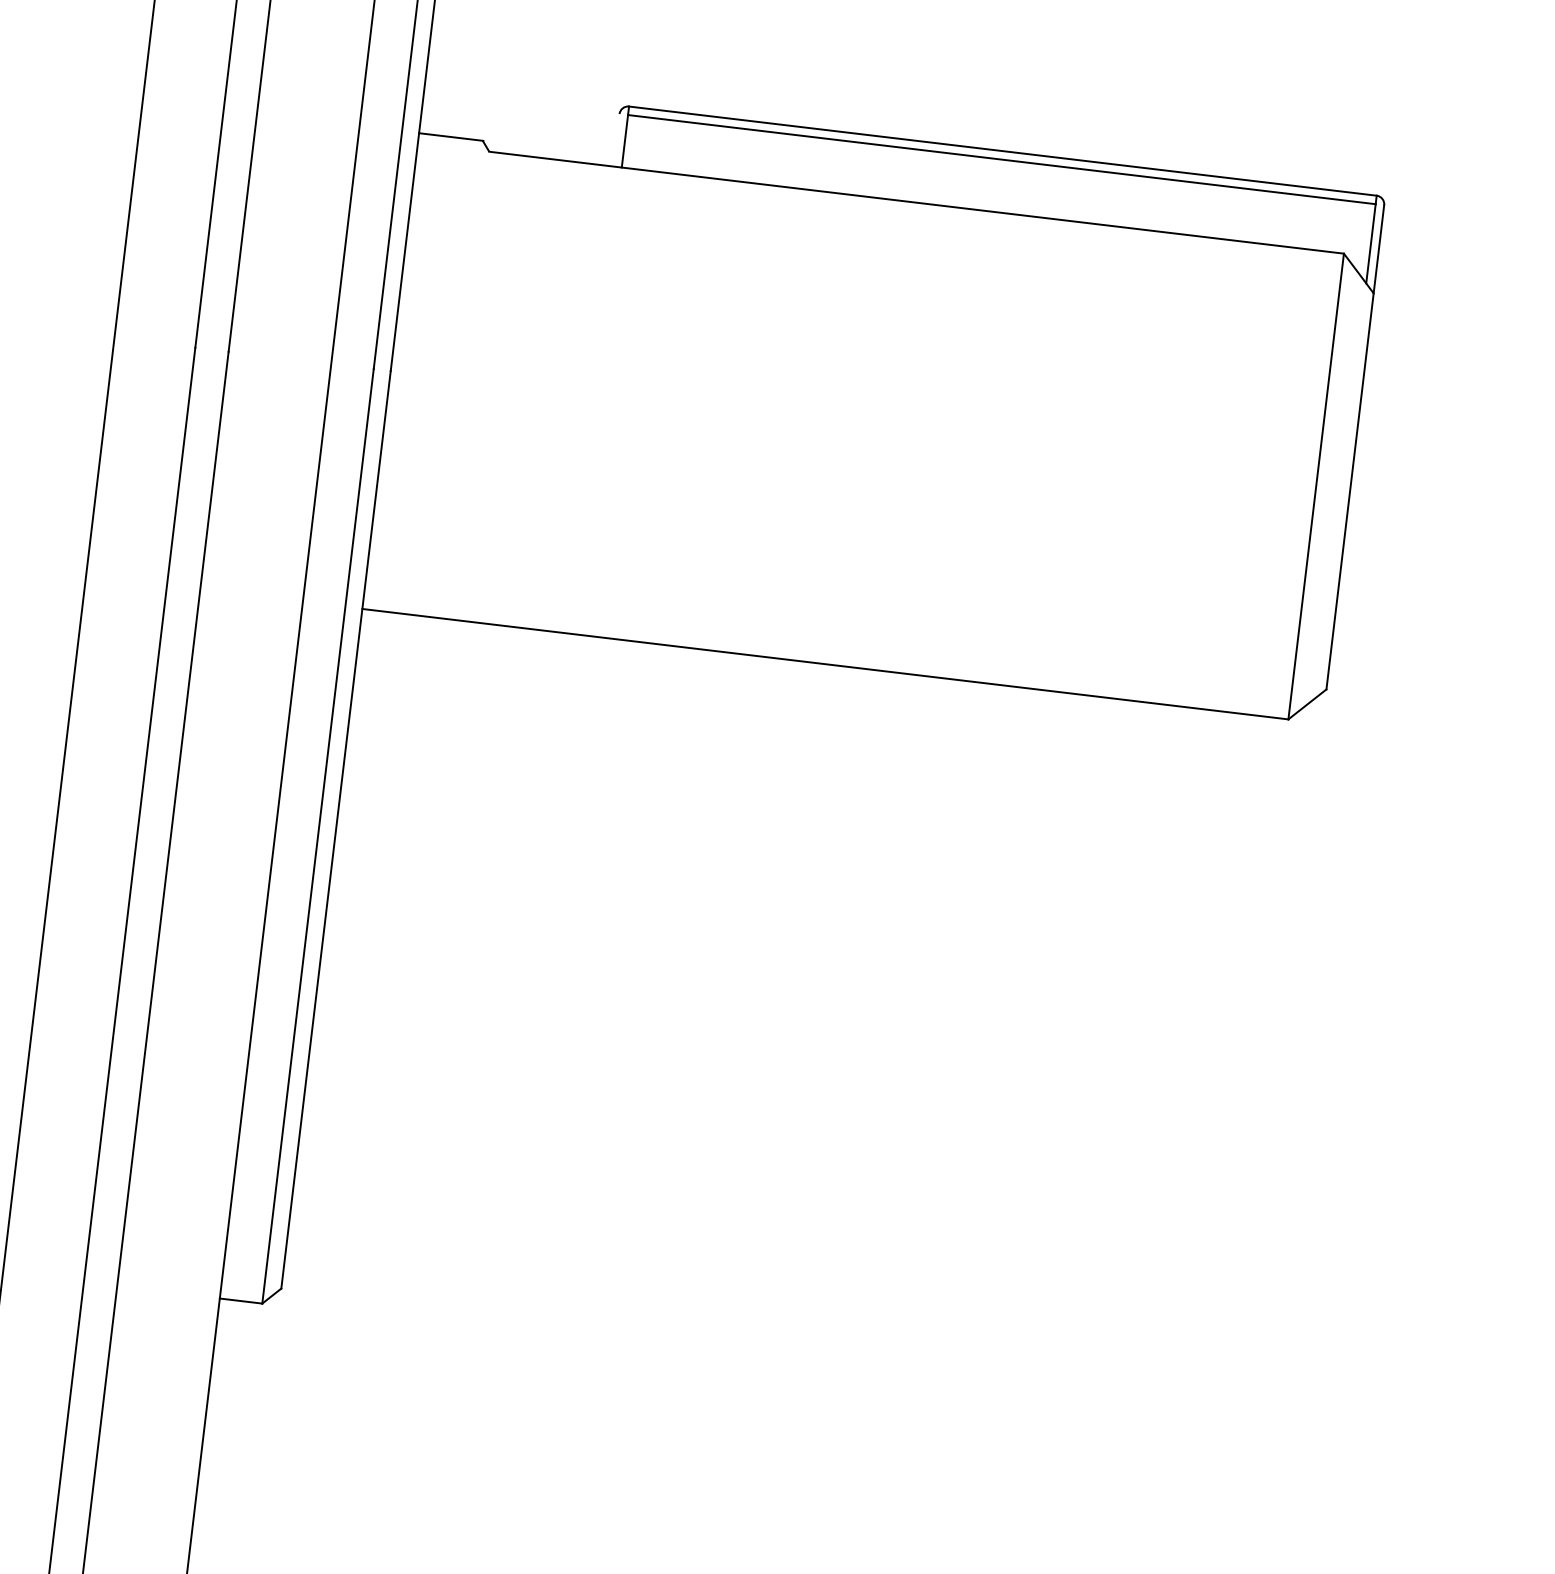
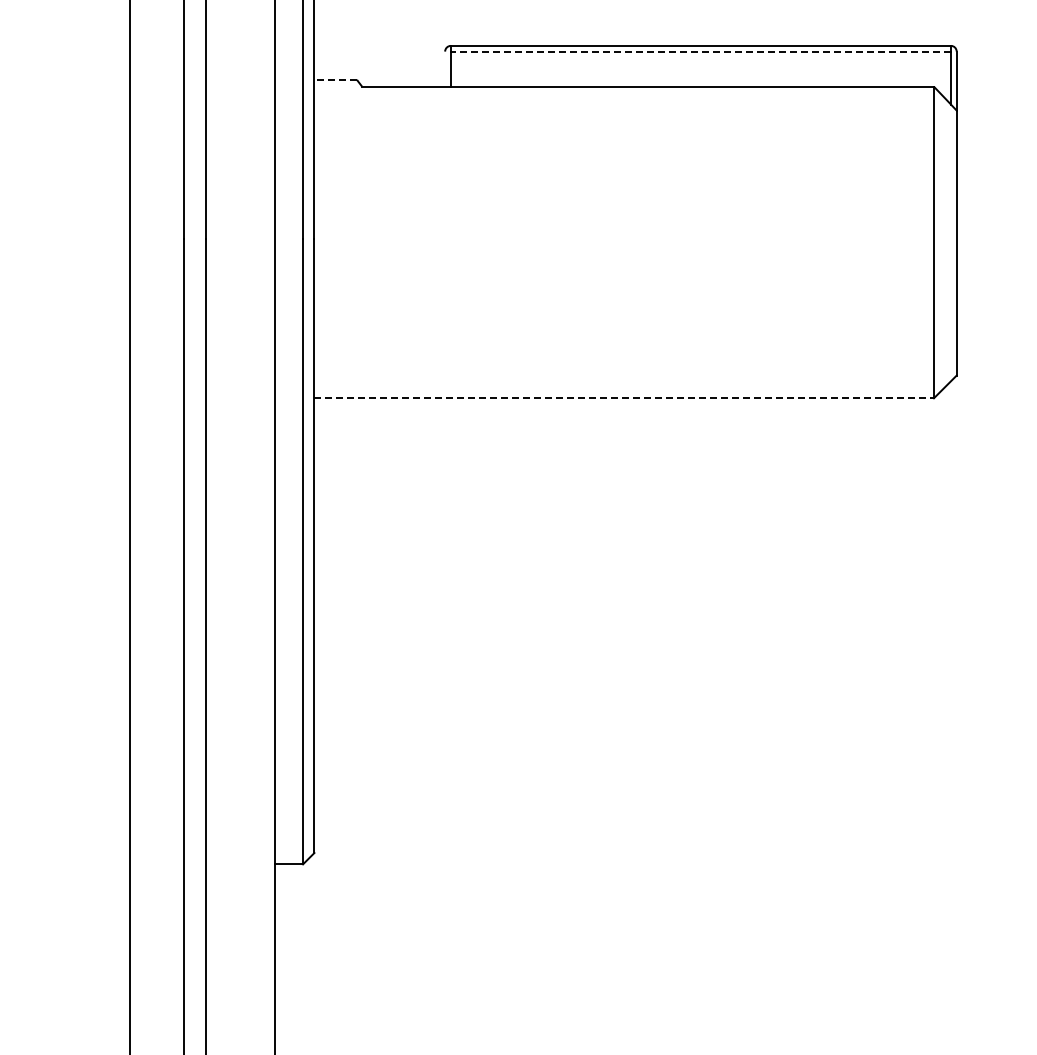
line: (450, 137) -> (335, 80), solid -> dashed
line: (1001, 159) -> (700, 51), solid -> dashed
line: (825, 664) -> (624, 398), solid -> dashed

